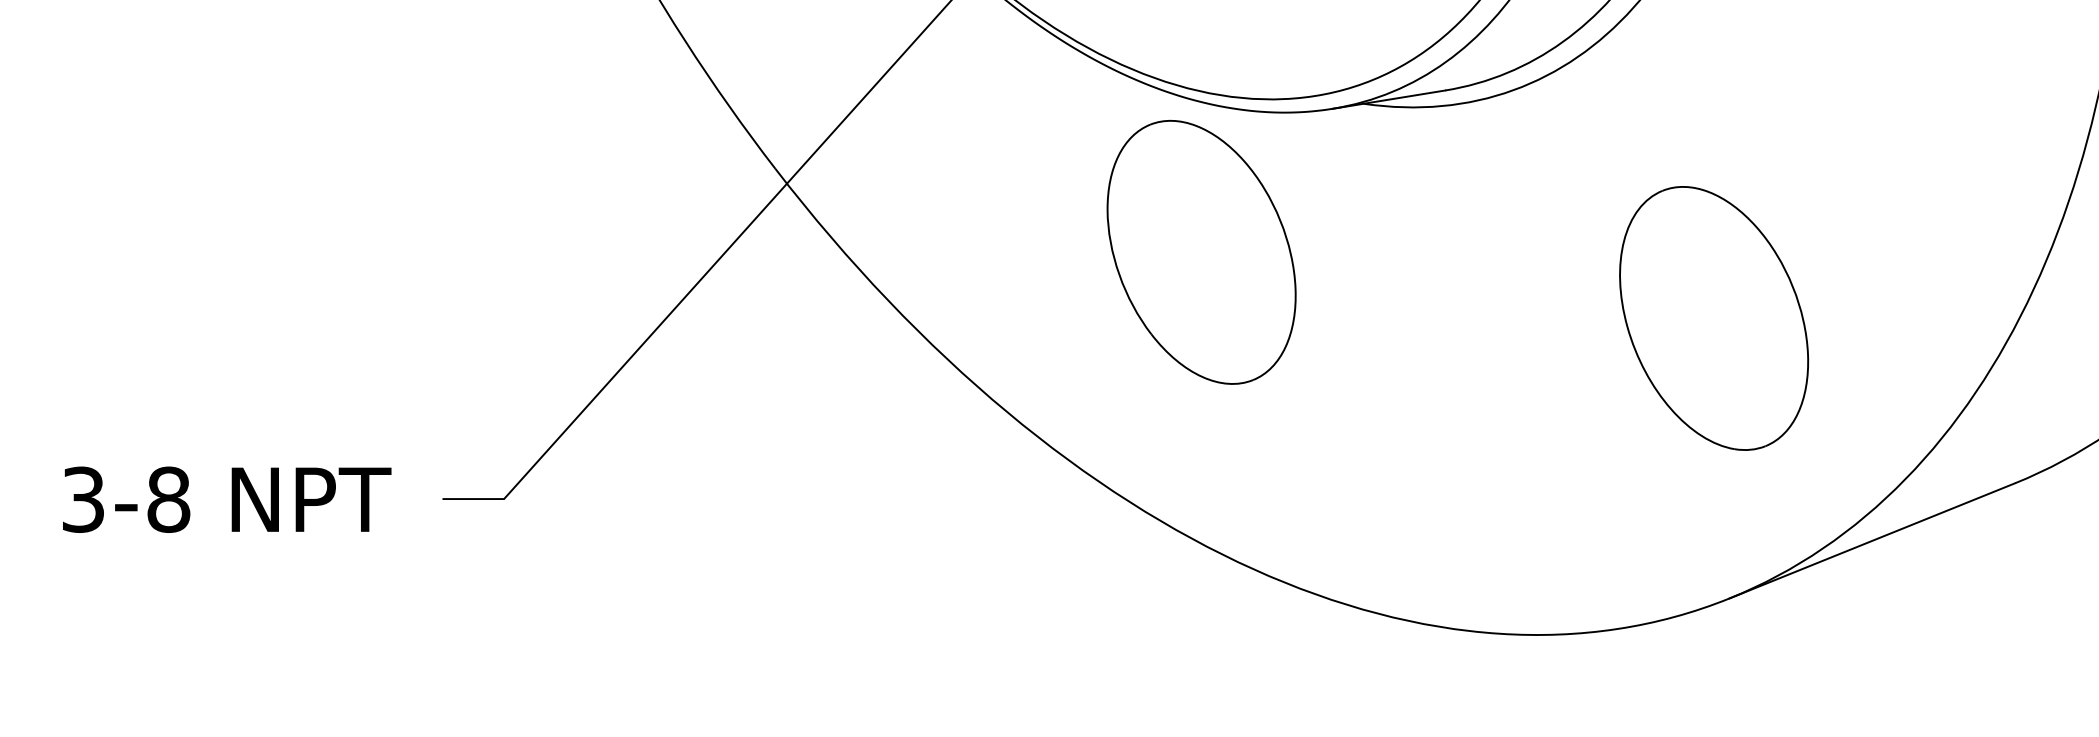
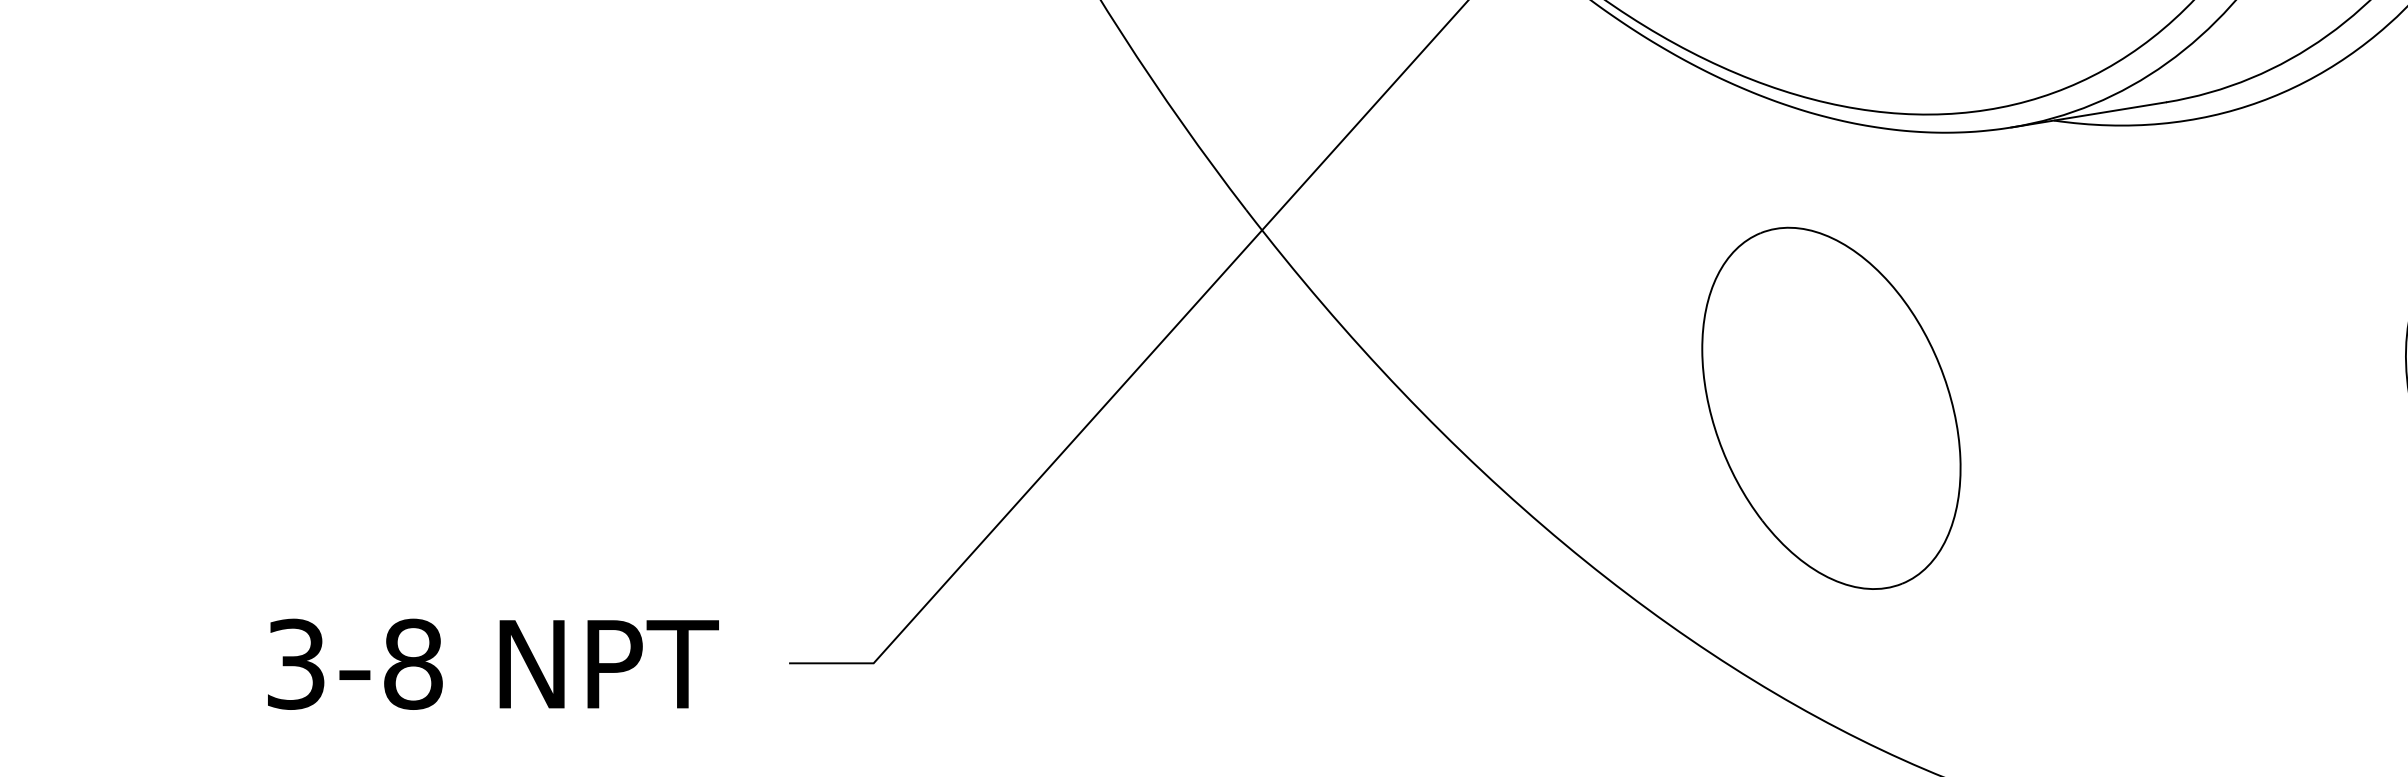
part: (1201, 251) -> (1831, 407), moved

